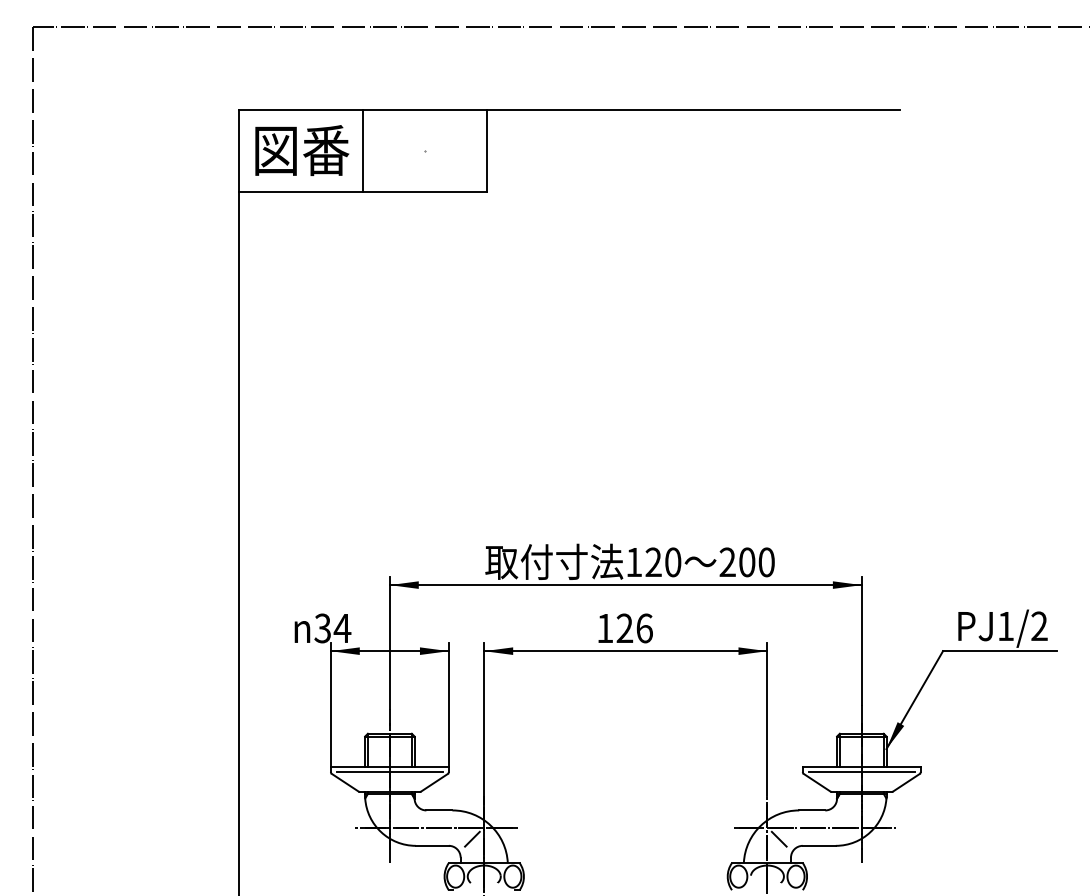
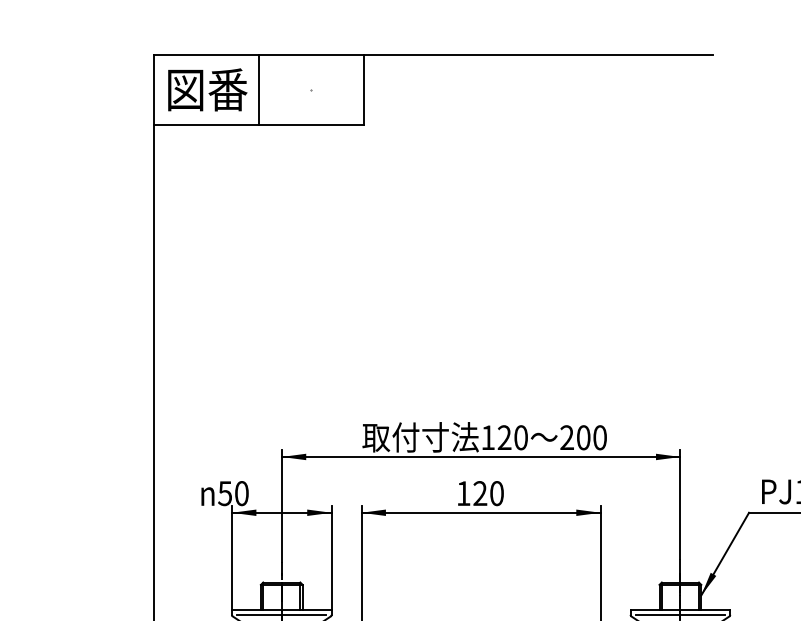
text: (333, 628) -> (234, 493), 34 -> 50
text: (644, 628) -> (496, 493), 126 -> 120

